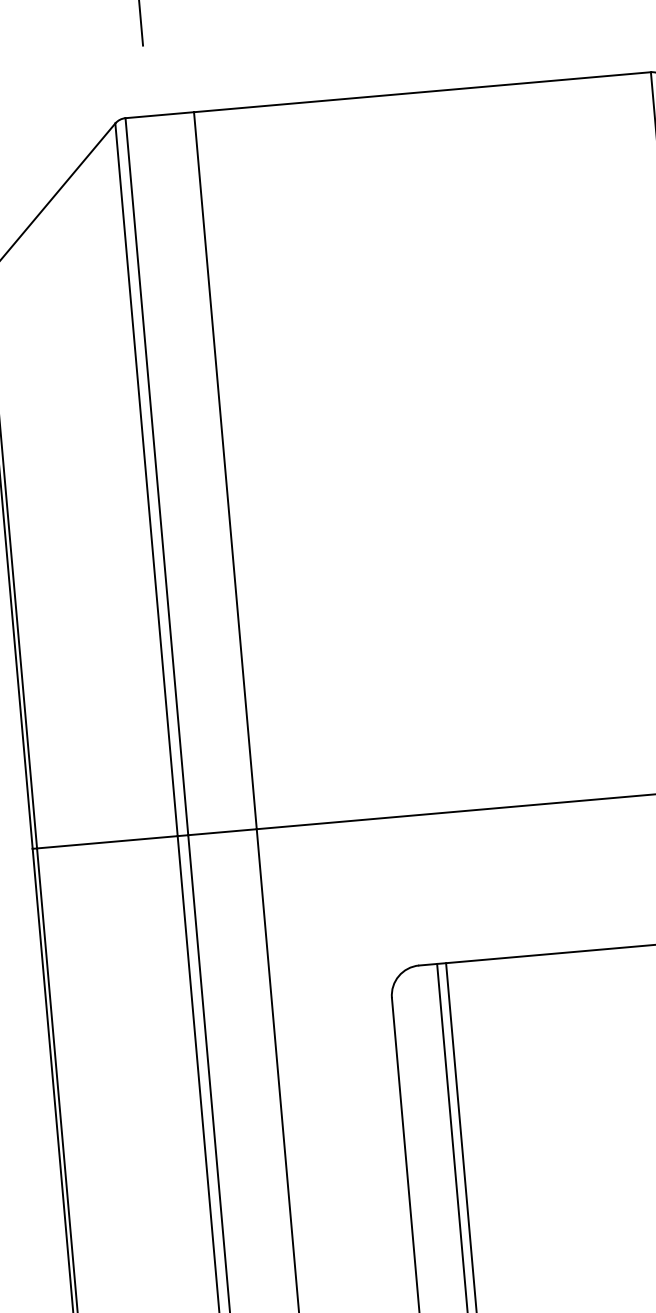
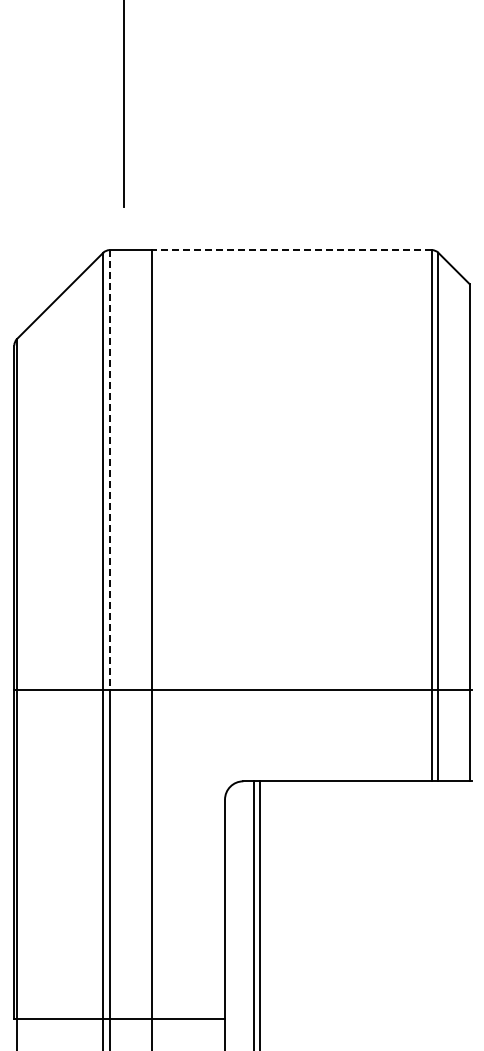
line: (422, 92) -> (291, 250), solid -> dashed
line: (156, 476) -> (109, 469), solid -> dashed

